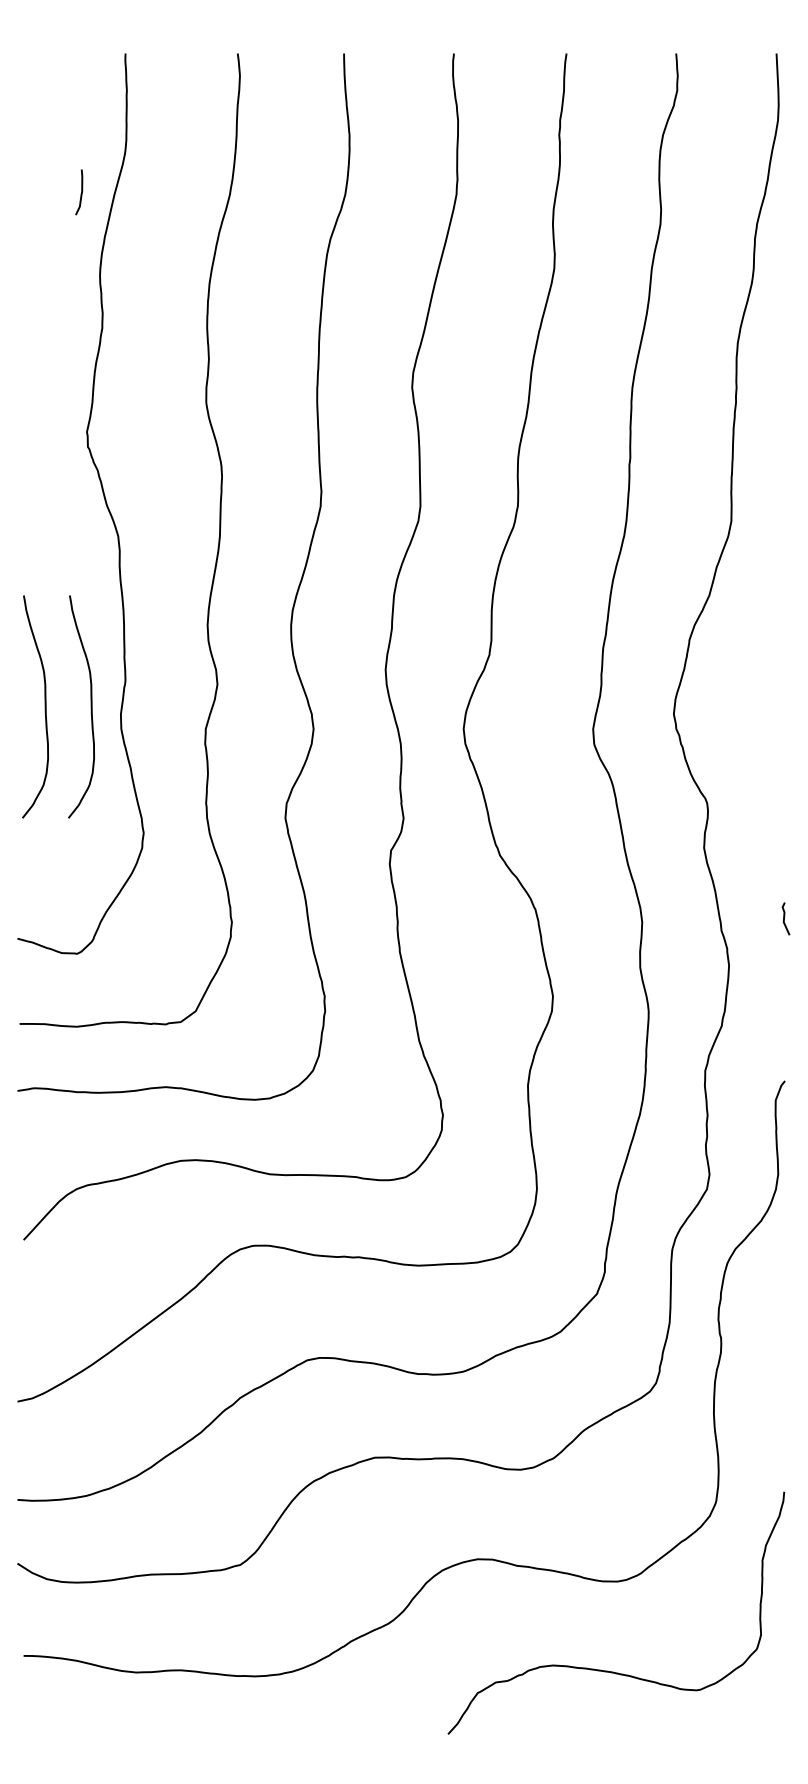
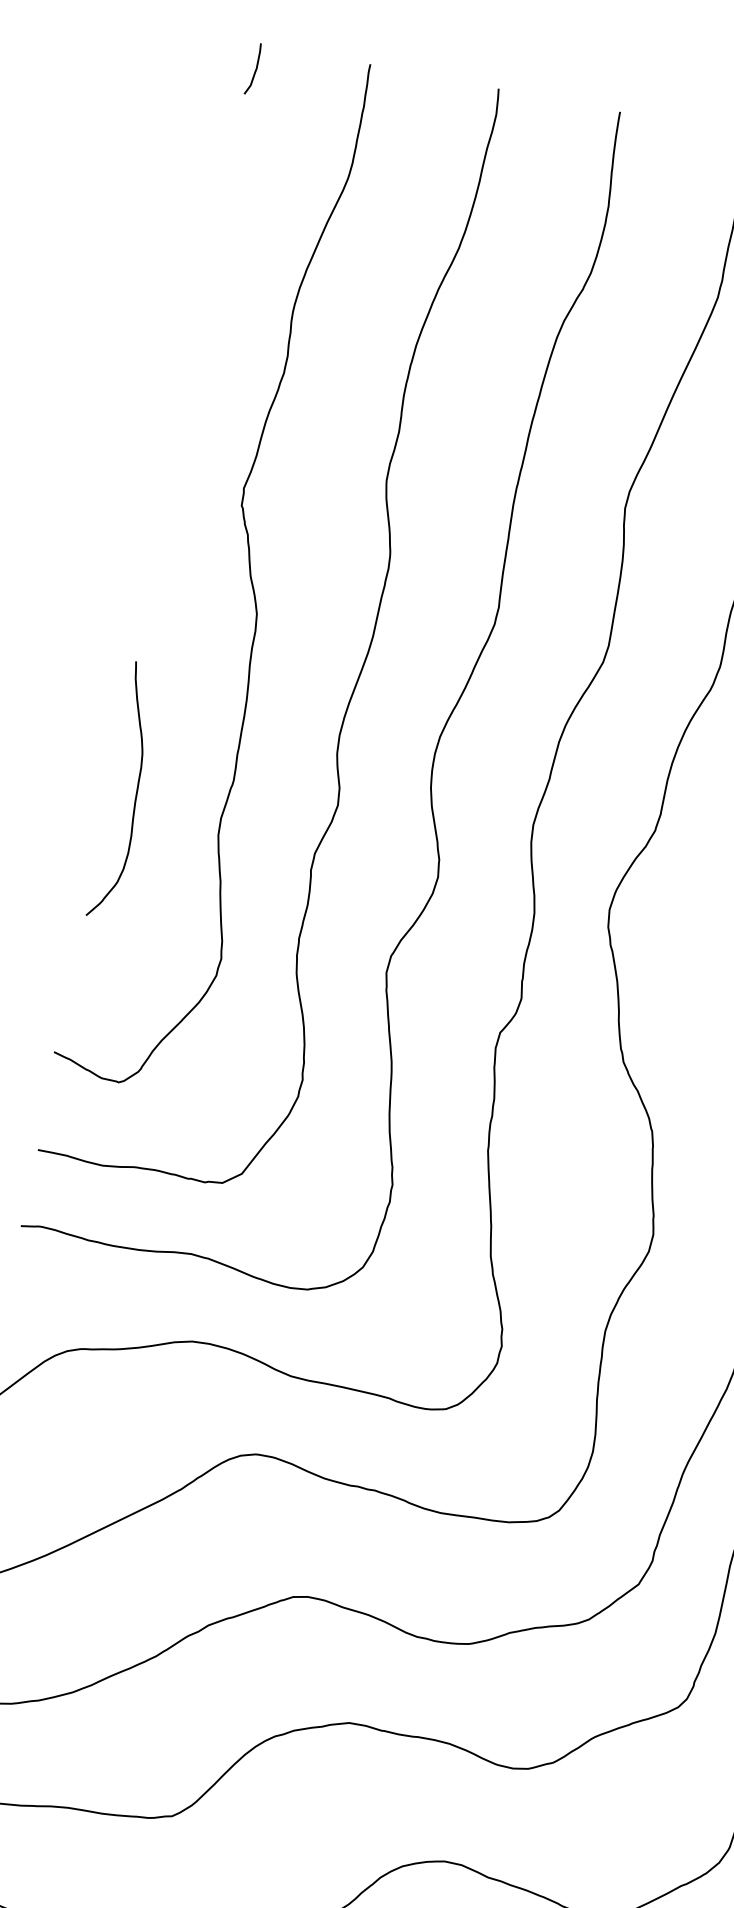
curve: (80, 193) -> (254, 70), moved
curve: (90, 706) -> (188, 802), removed

